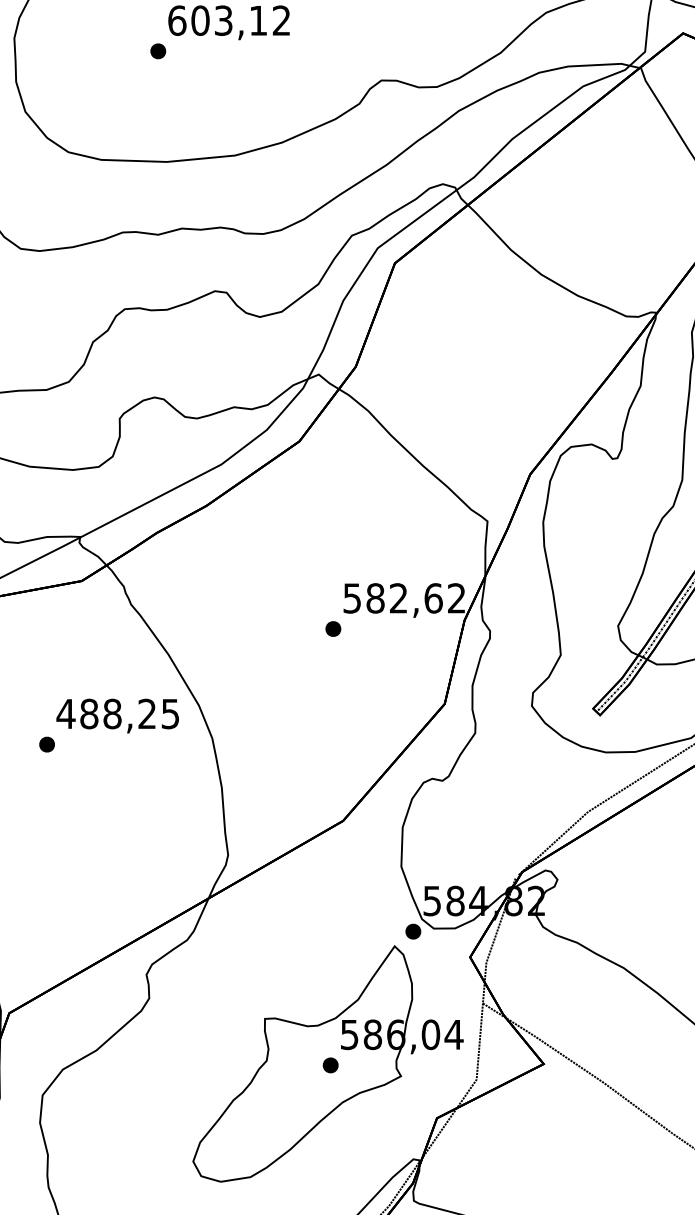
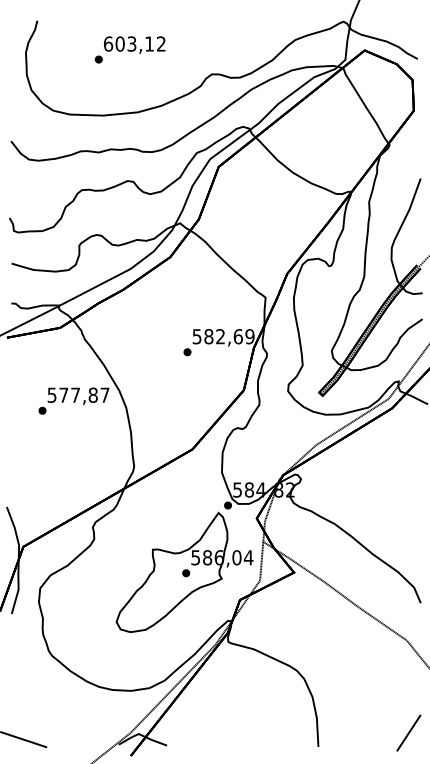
text: (455, 598) -> (249, 336), 582,62 -> 582,69
text: (118, 712) -> (78, 394), 488,25 -> 577,87

